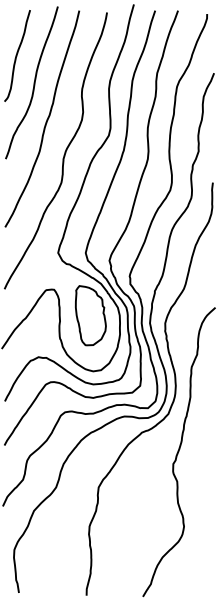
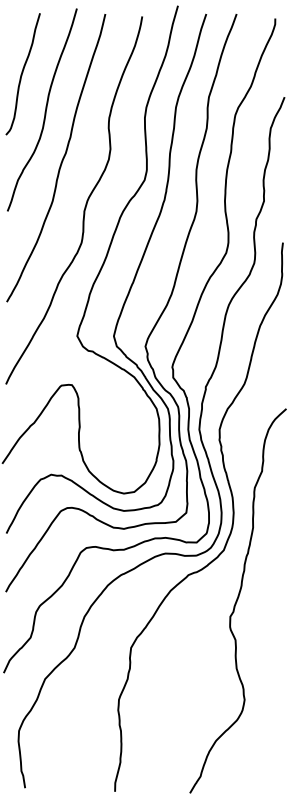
part: (90, 315) -> (120, 419), removed

